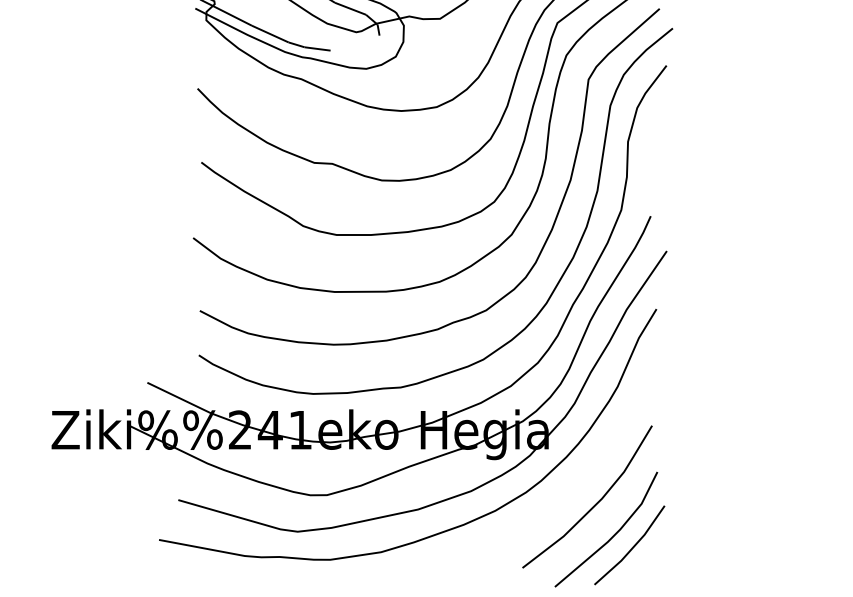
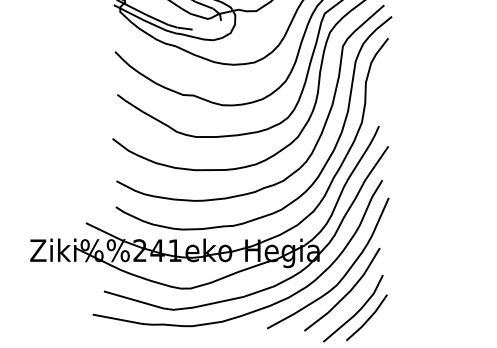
curve: (589, 472) -> (343, 275), added

